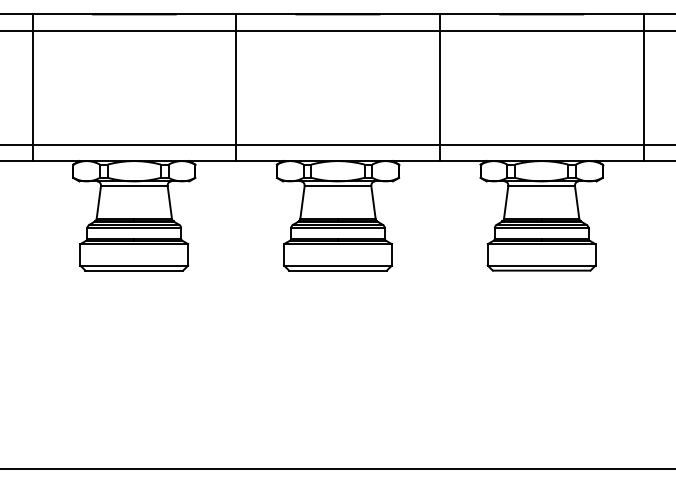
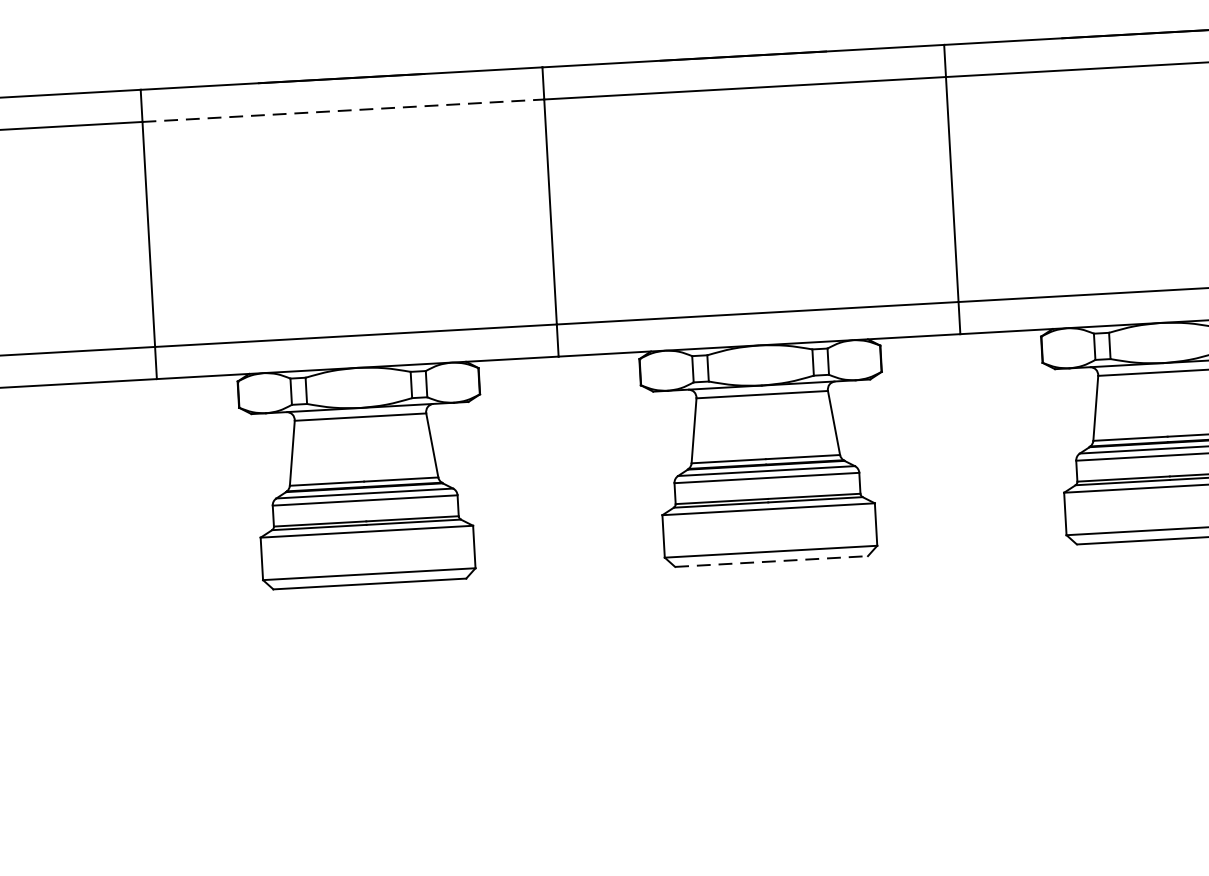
line: (134, 30) -> (343, 110), solid -> dashed
line: (338, 270) -> (772, 561), solid -> dashed

